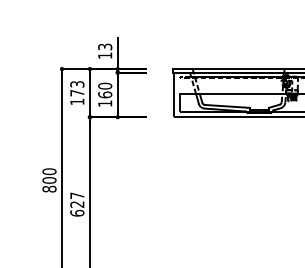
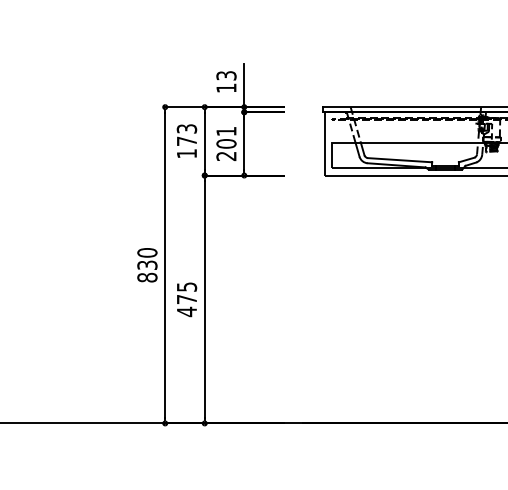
text: (105, 94) -> (226, 143), 160 -> 201
text: (49, 180) -> (147, 265), 800 -> 830
text: (77, 204) -> (186, 299), 627 -> 475

